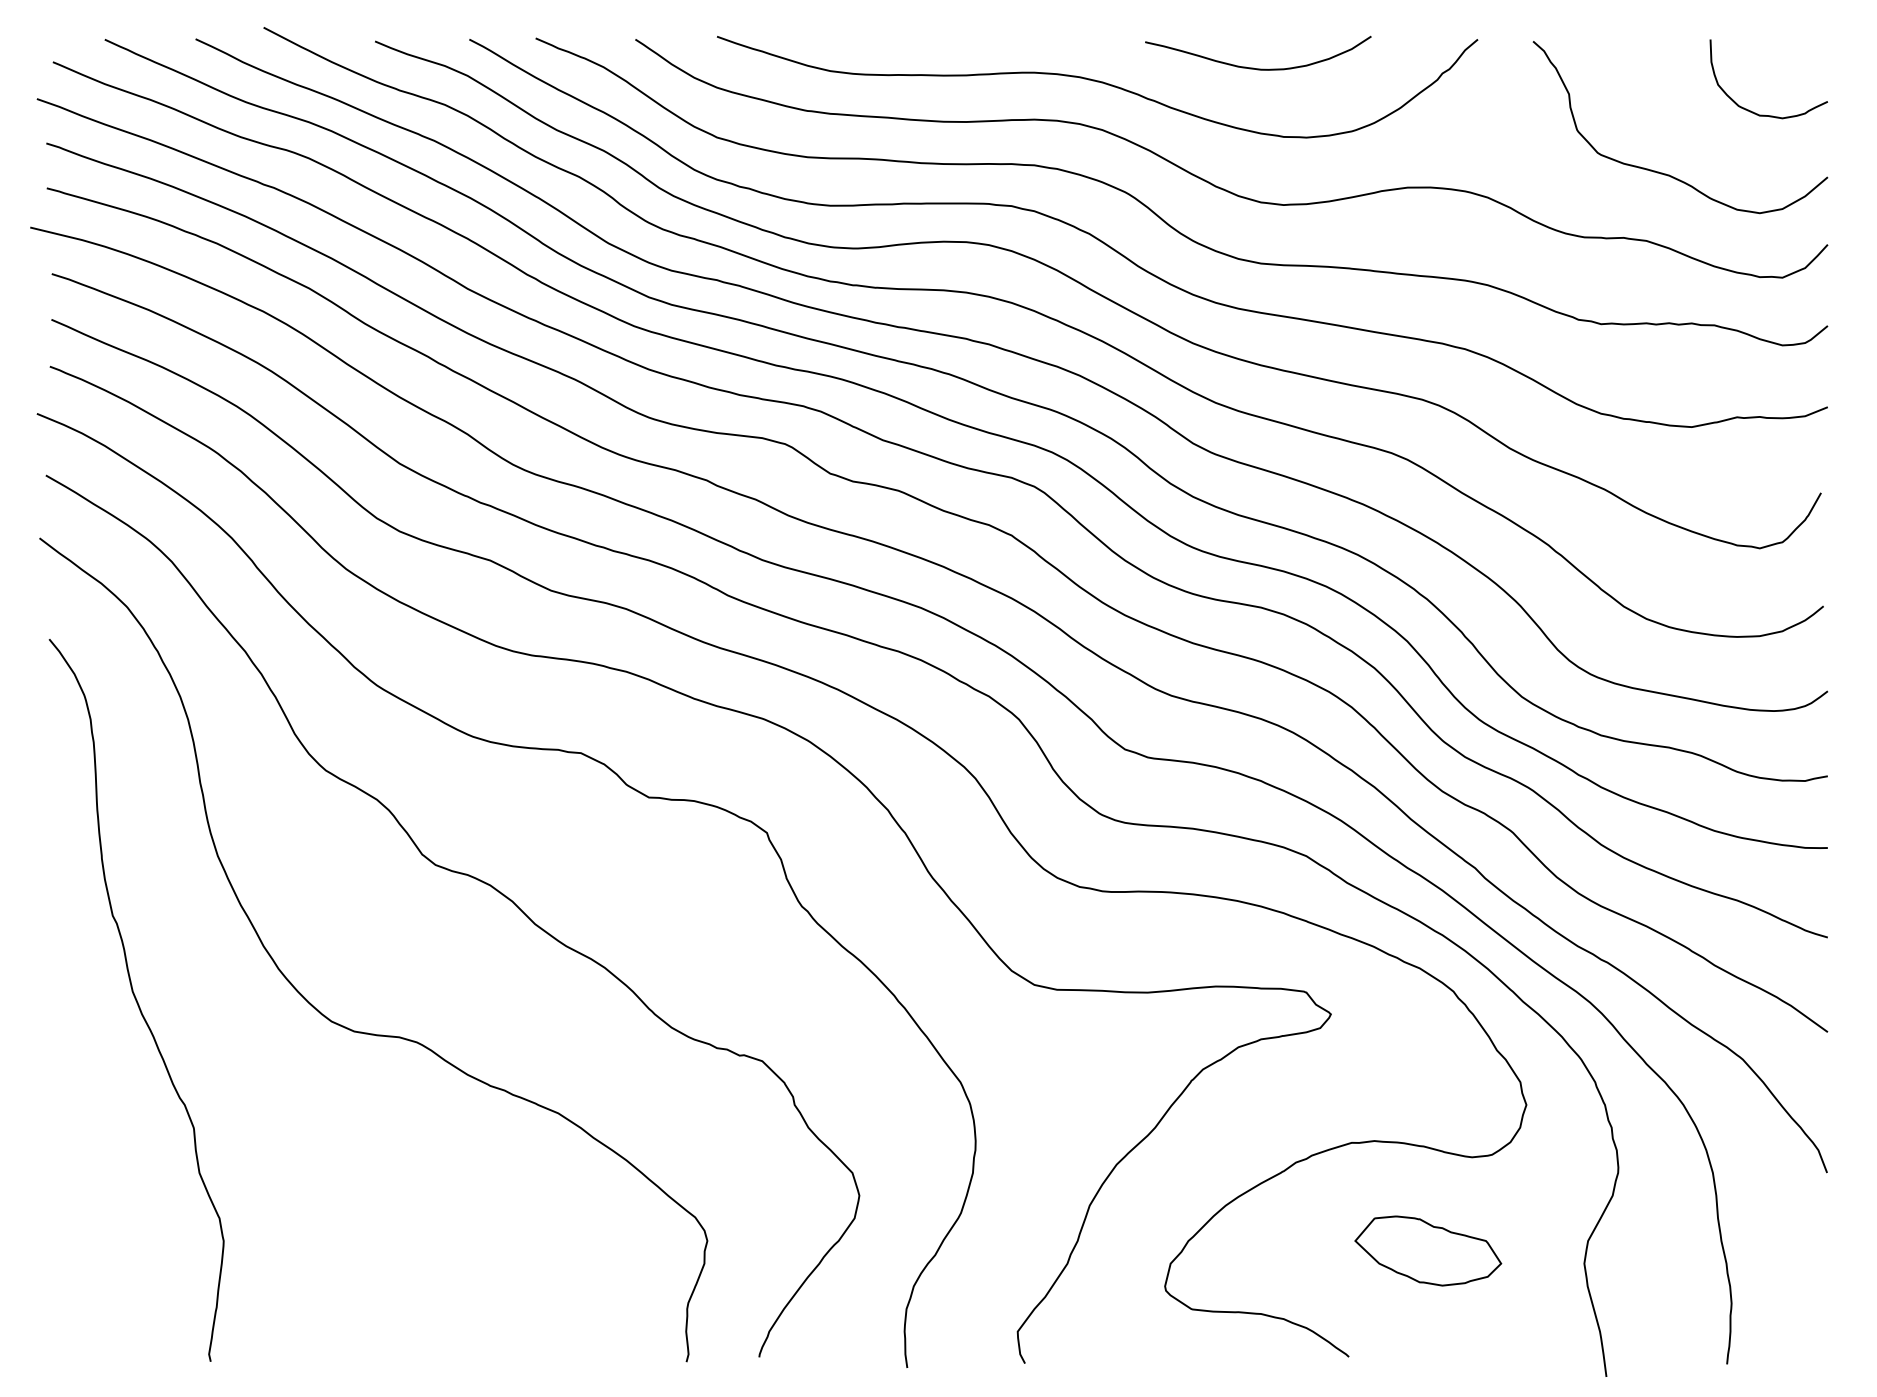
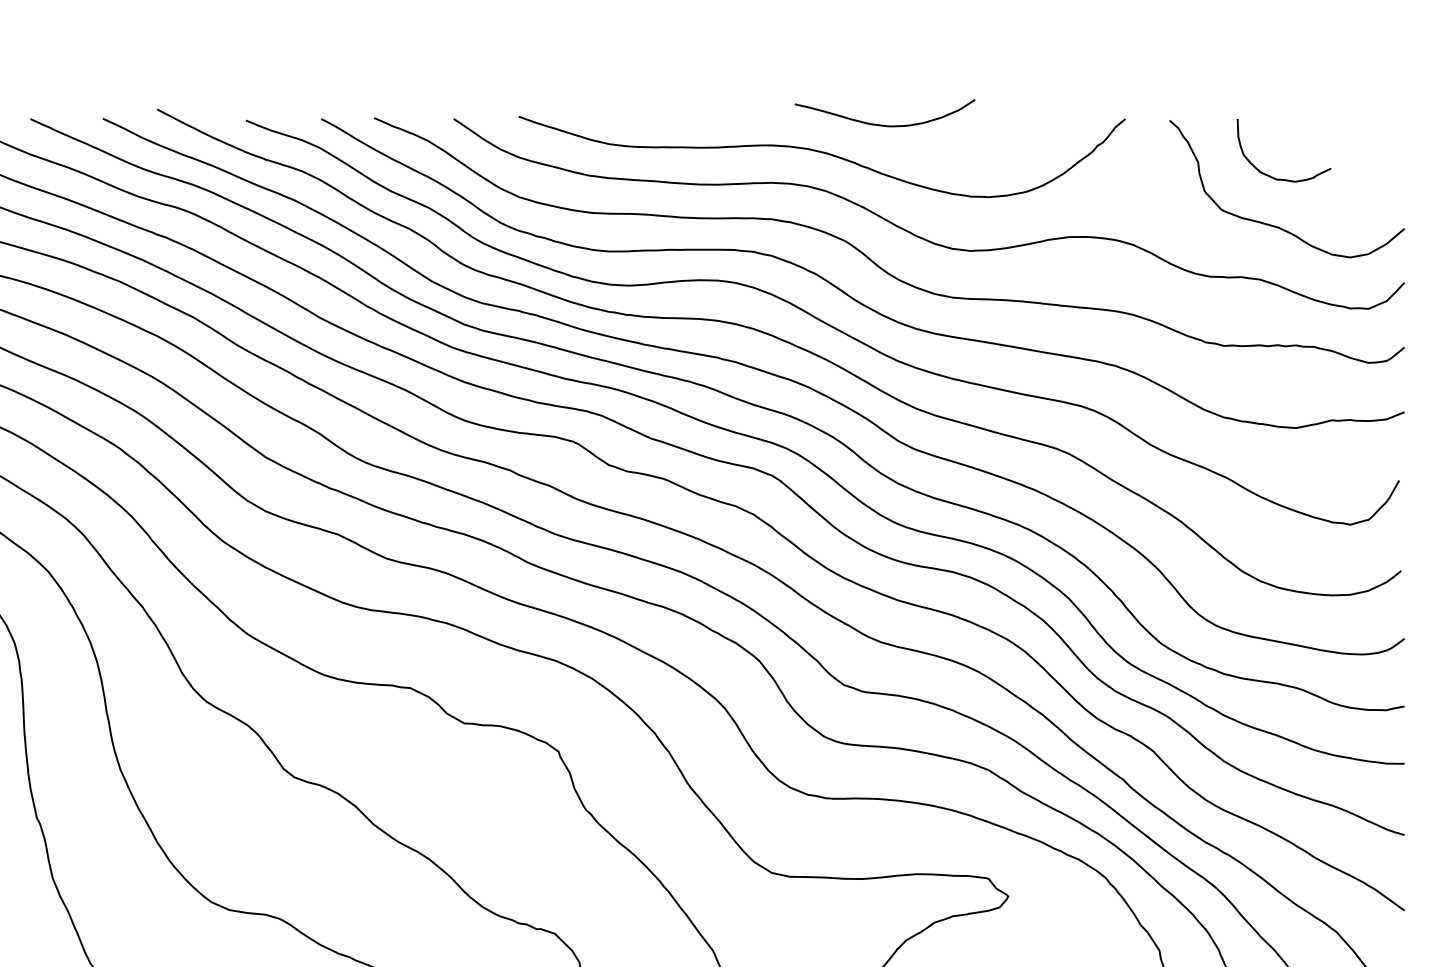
curve: (1253, 67) -> (881, 124), moved
curve: (1753, 111) -> (1271, 176), moved

